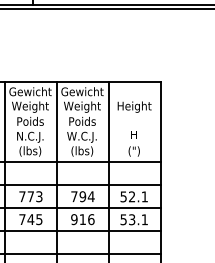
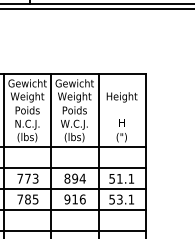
text: (74, 196) -> (67, 178), 794 -> 894
text: (131, 196) -> (119, 178), 52.1 -> 51.1
text: (30, 219) -> (27, 199), 745 -> 785

